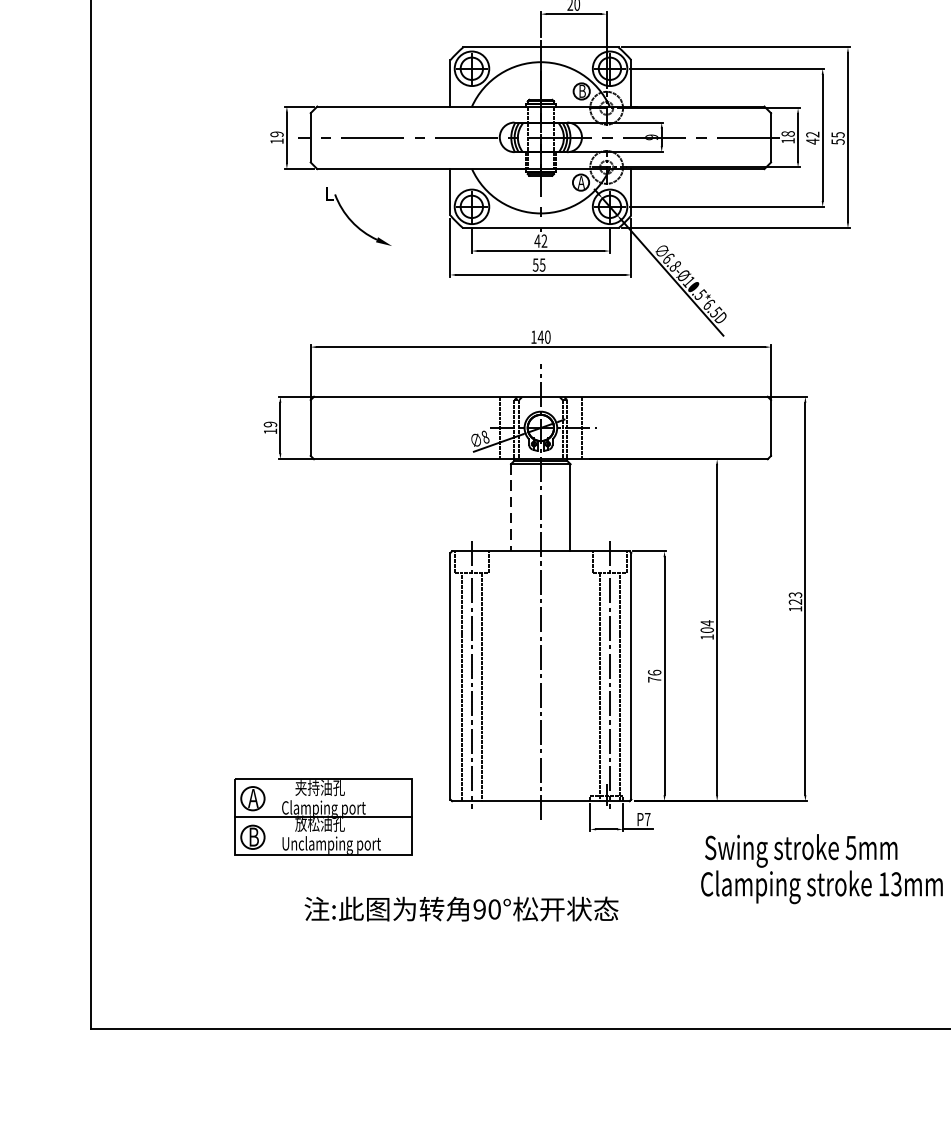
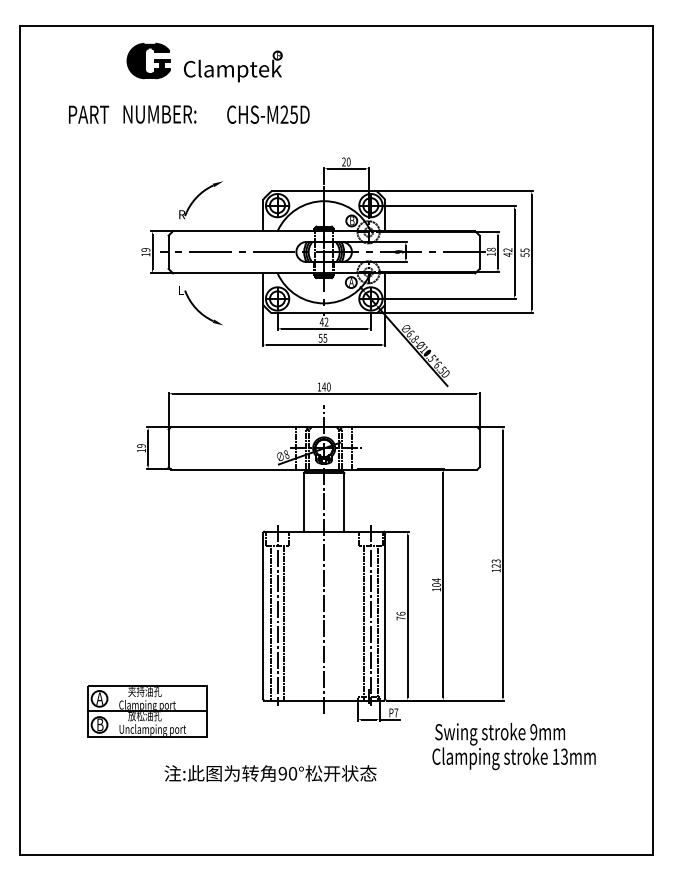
part: (357, 61) -> (200, 200), added
line: (510, 508) -> (303, 502), dashed -> solid
part: (323, 817) -> (147, 711), moved
text: (850, 848) -> (533, 732), 5mm -> 9mm

